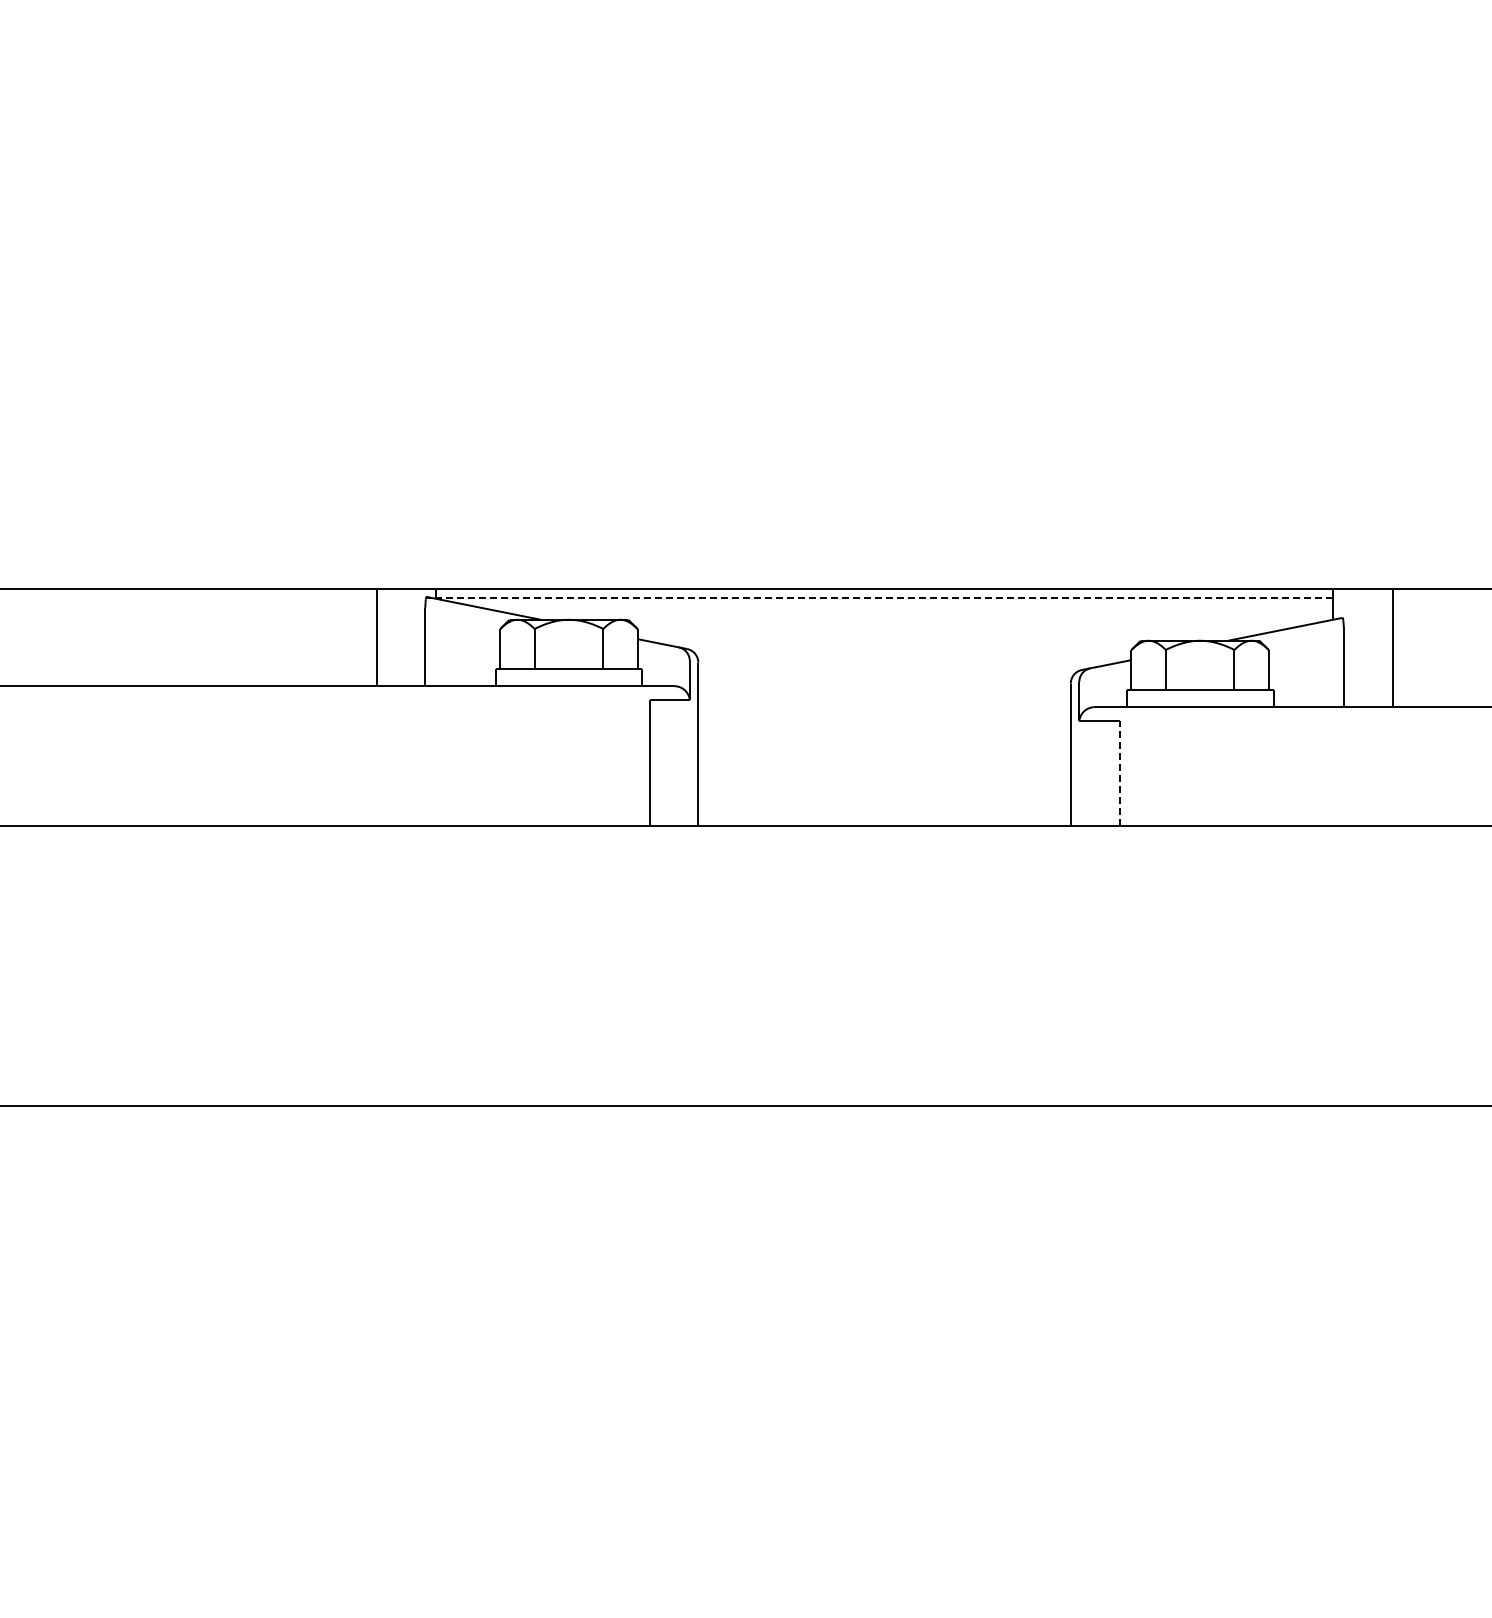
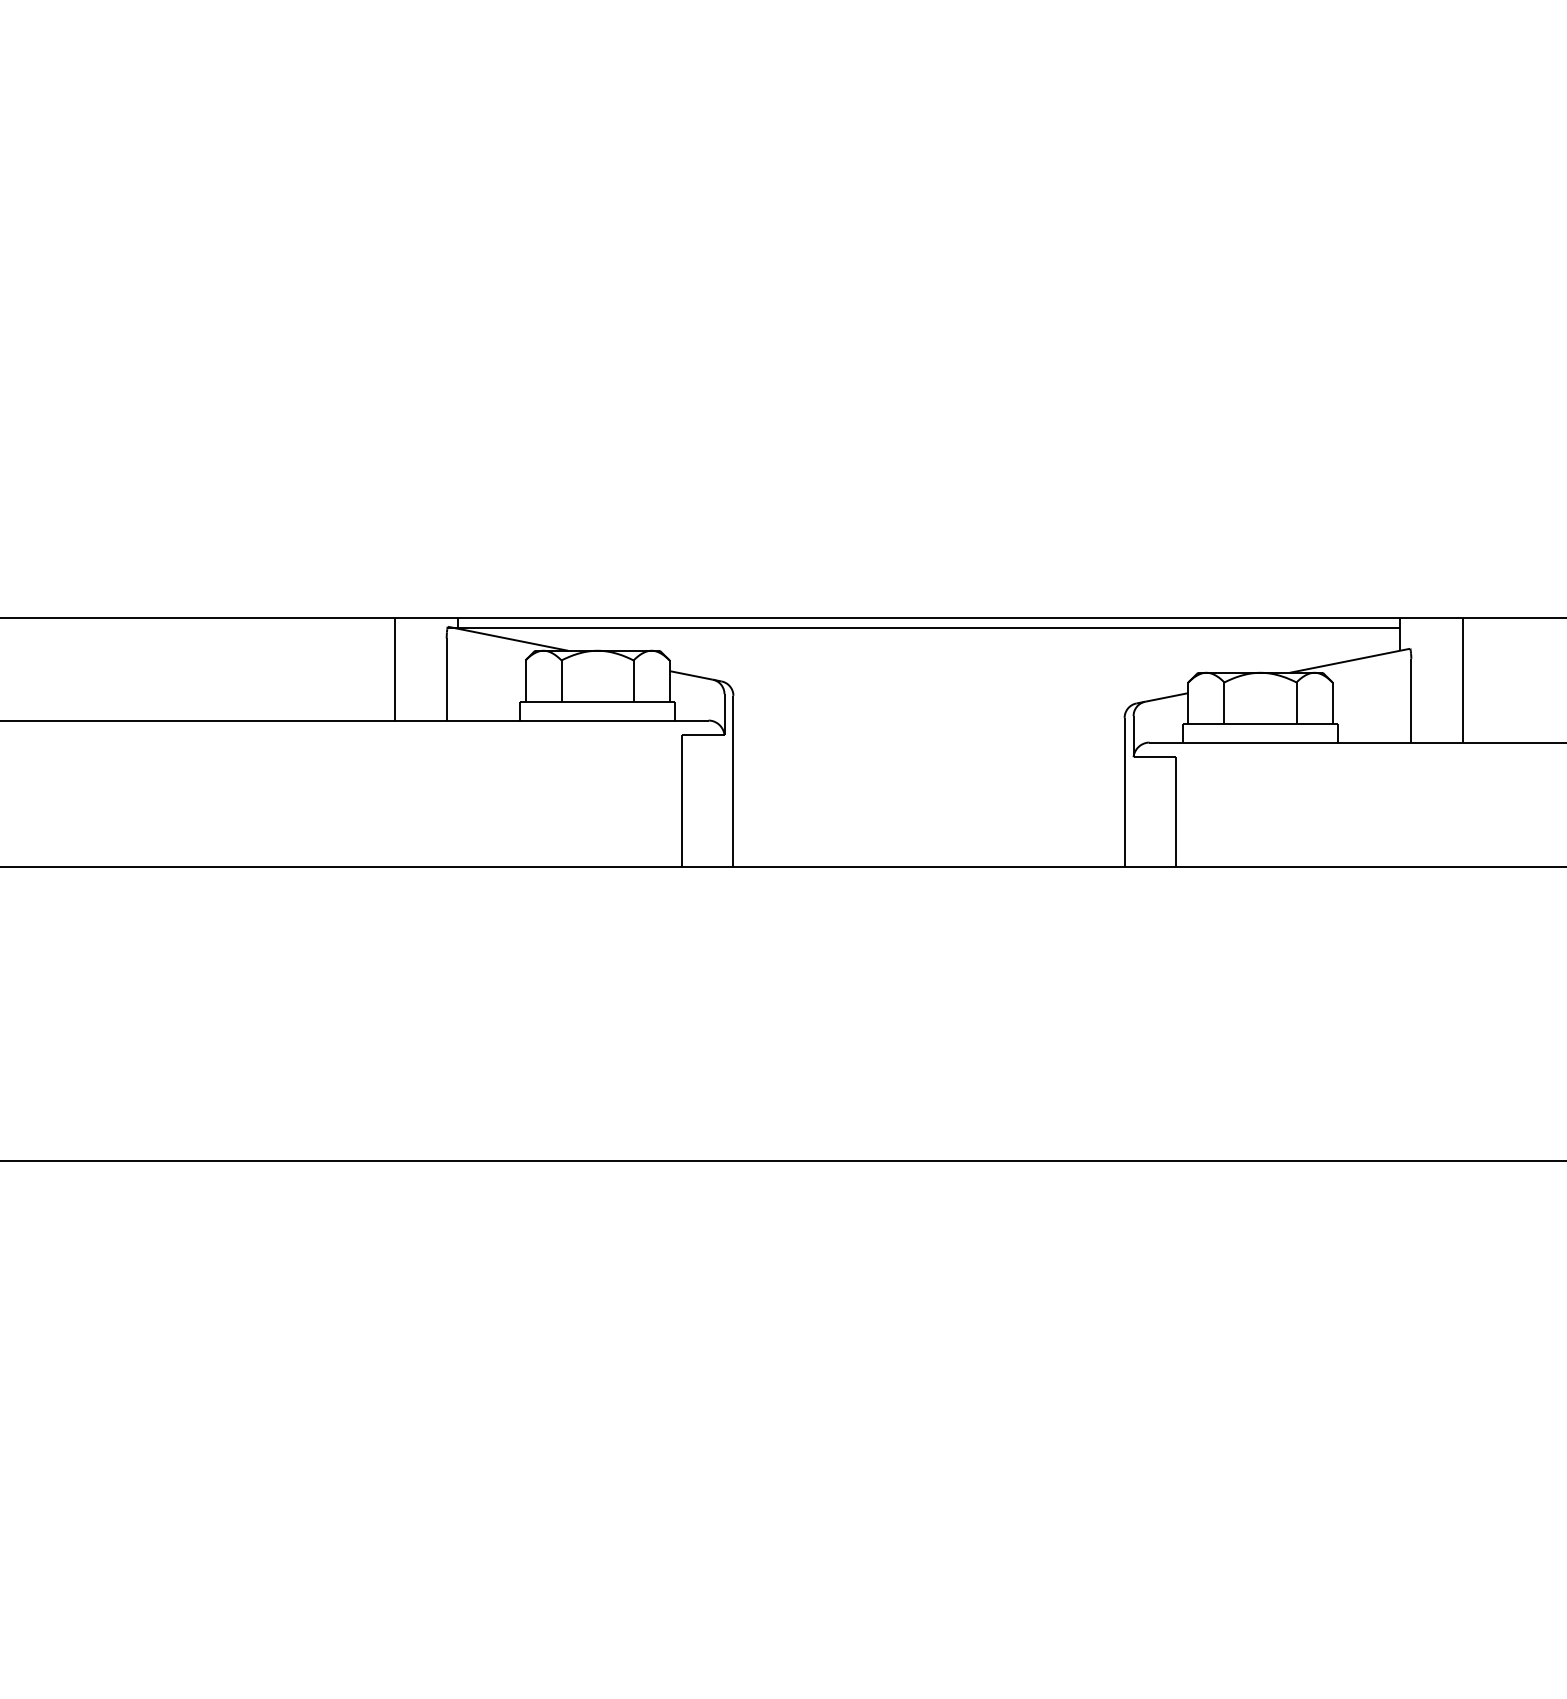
line: (879, 598) -> (923, 628), dashed -> solid
line: (1119, 773) -> (1175, 812), dashed -> solid

